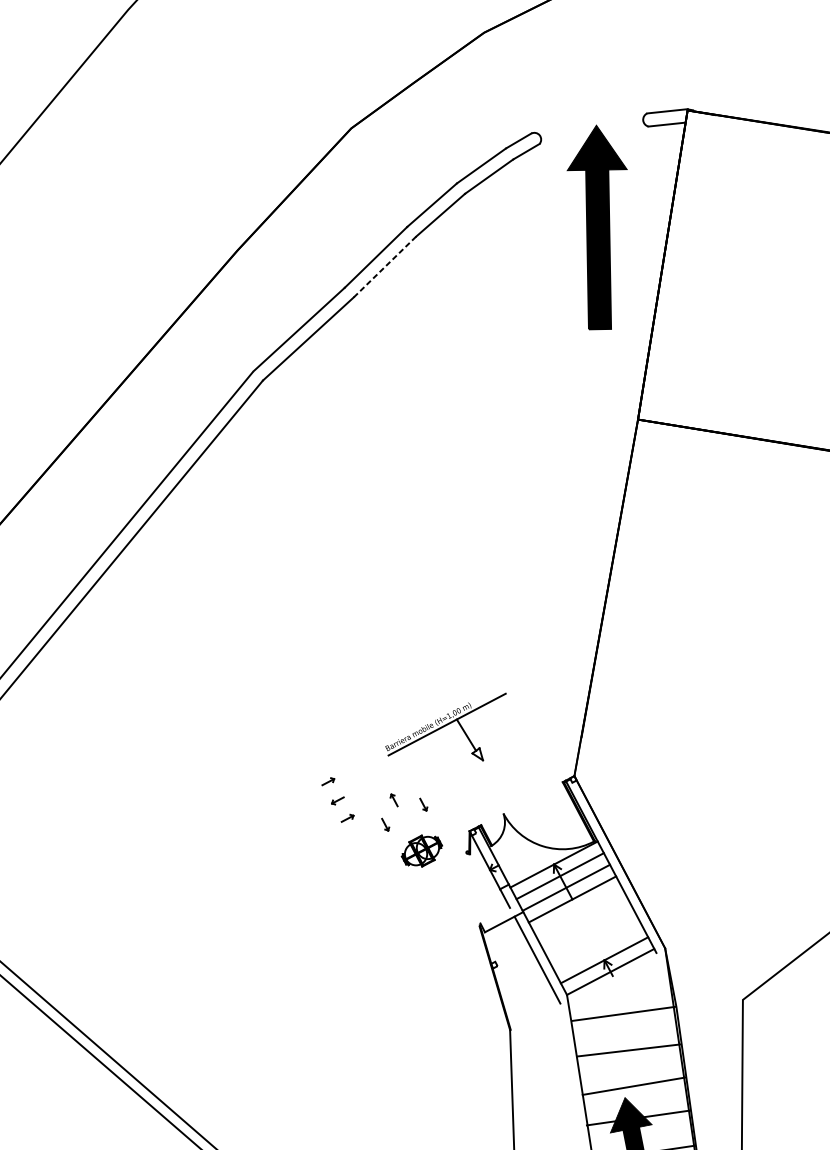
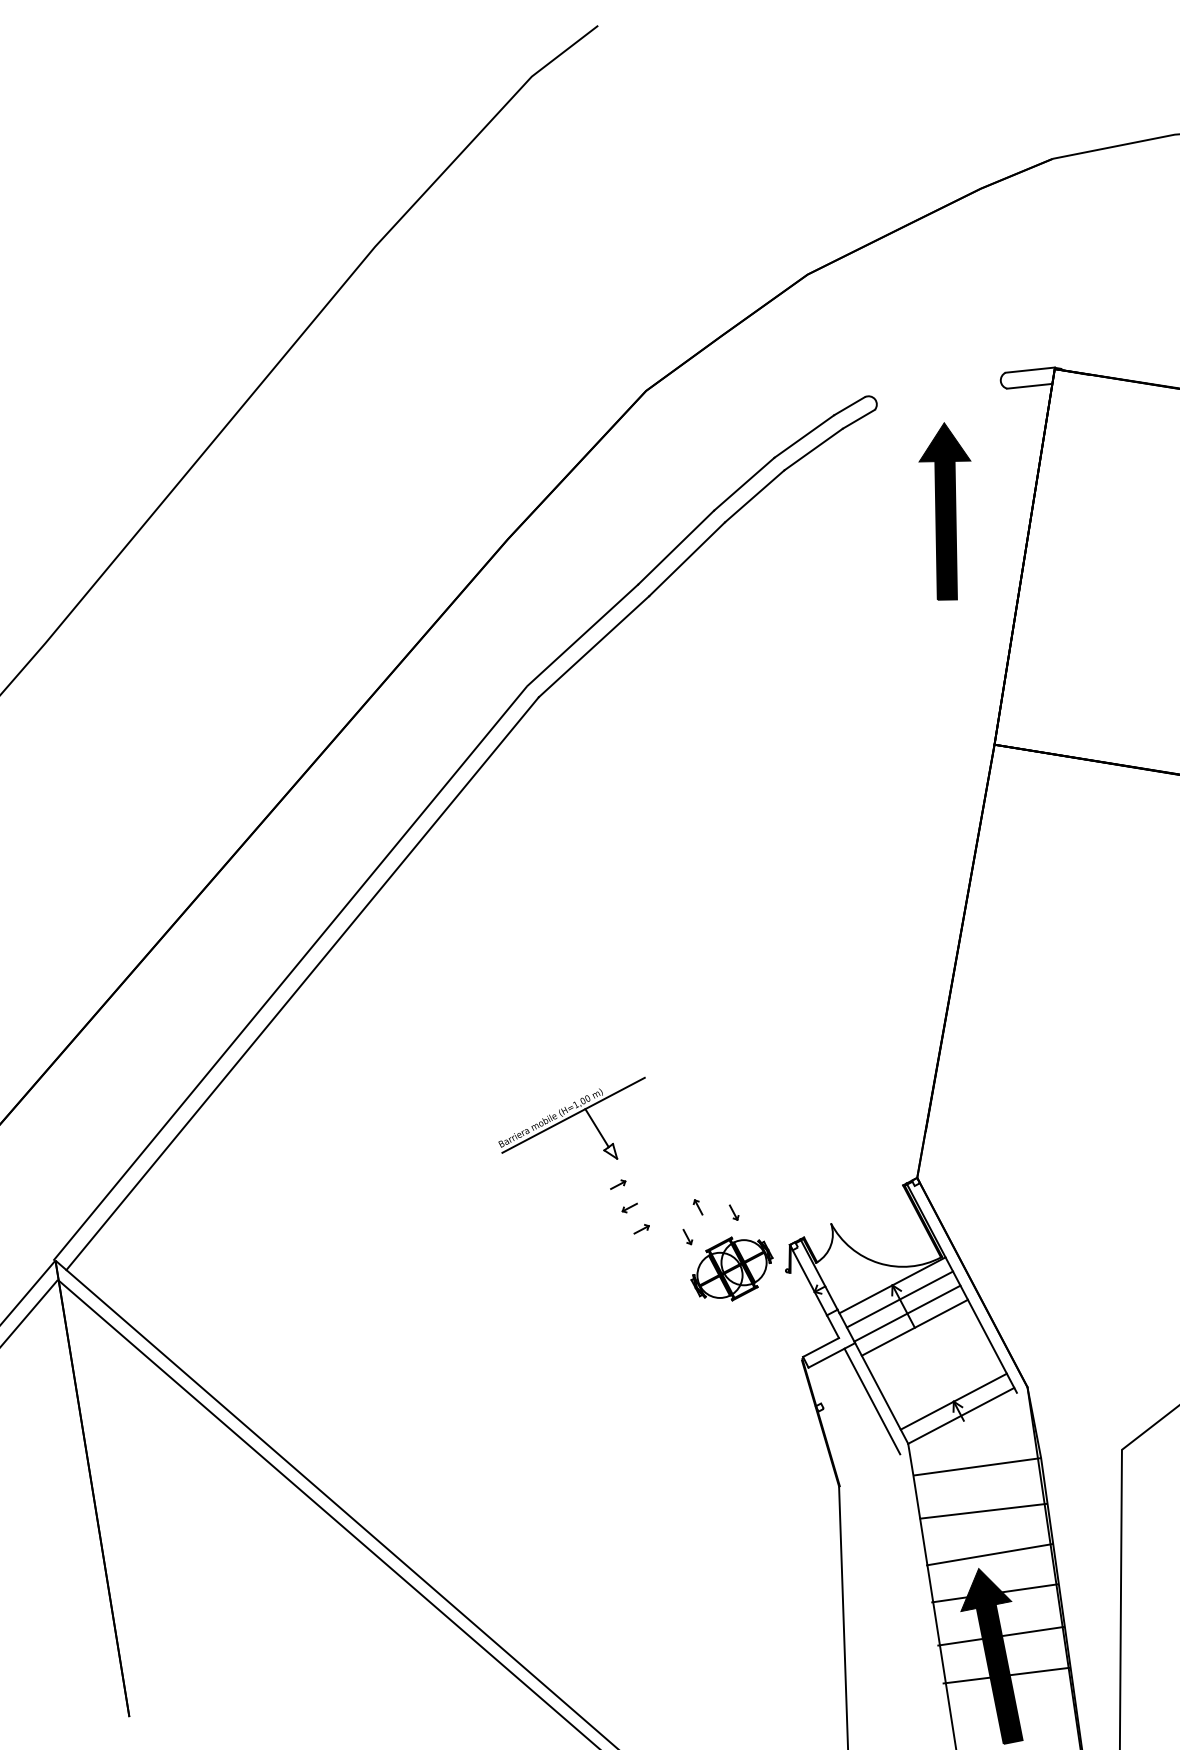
part: (596, 227) -> (944, 511), size x0.71
line: (385, 267) -> (687, 559), dashed -> solid
part: (445, 726) -> (571, 1117), moved
part: (421, 850) -> (731, 1268), size x1.67
line: (494, 915) -> (820, 1347), added

